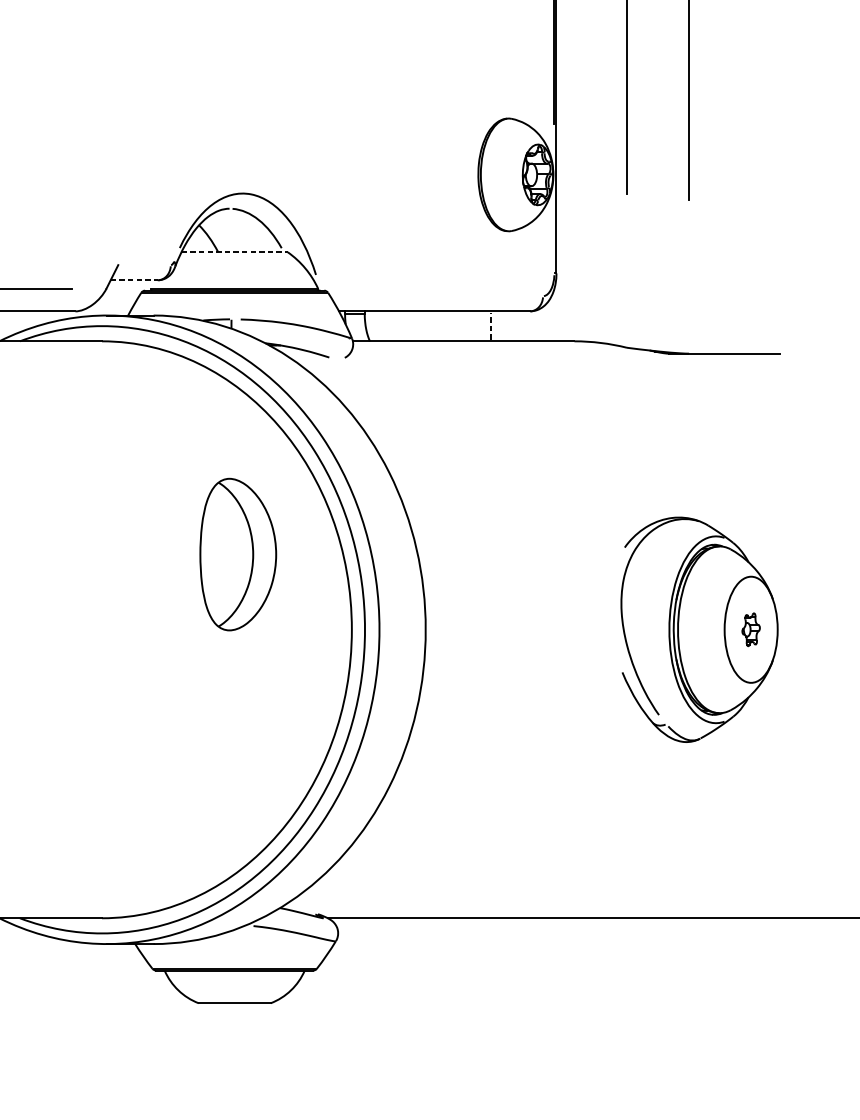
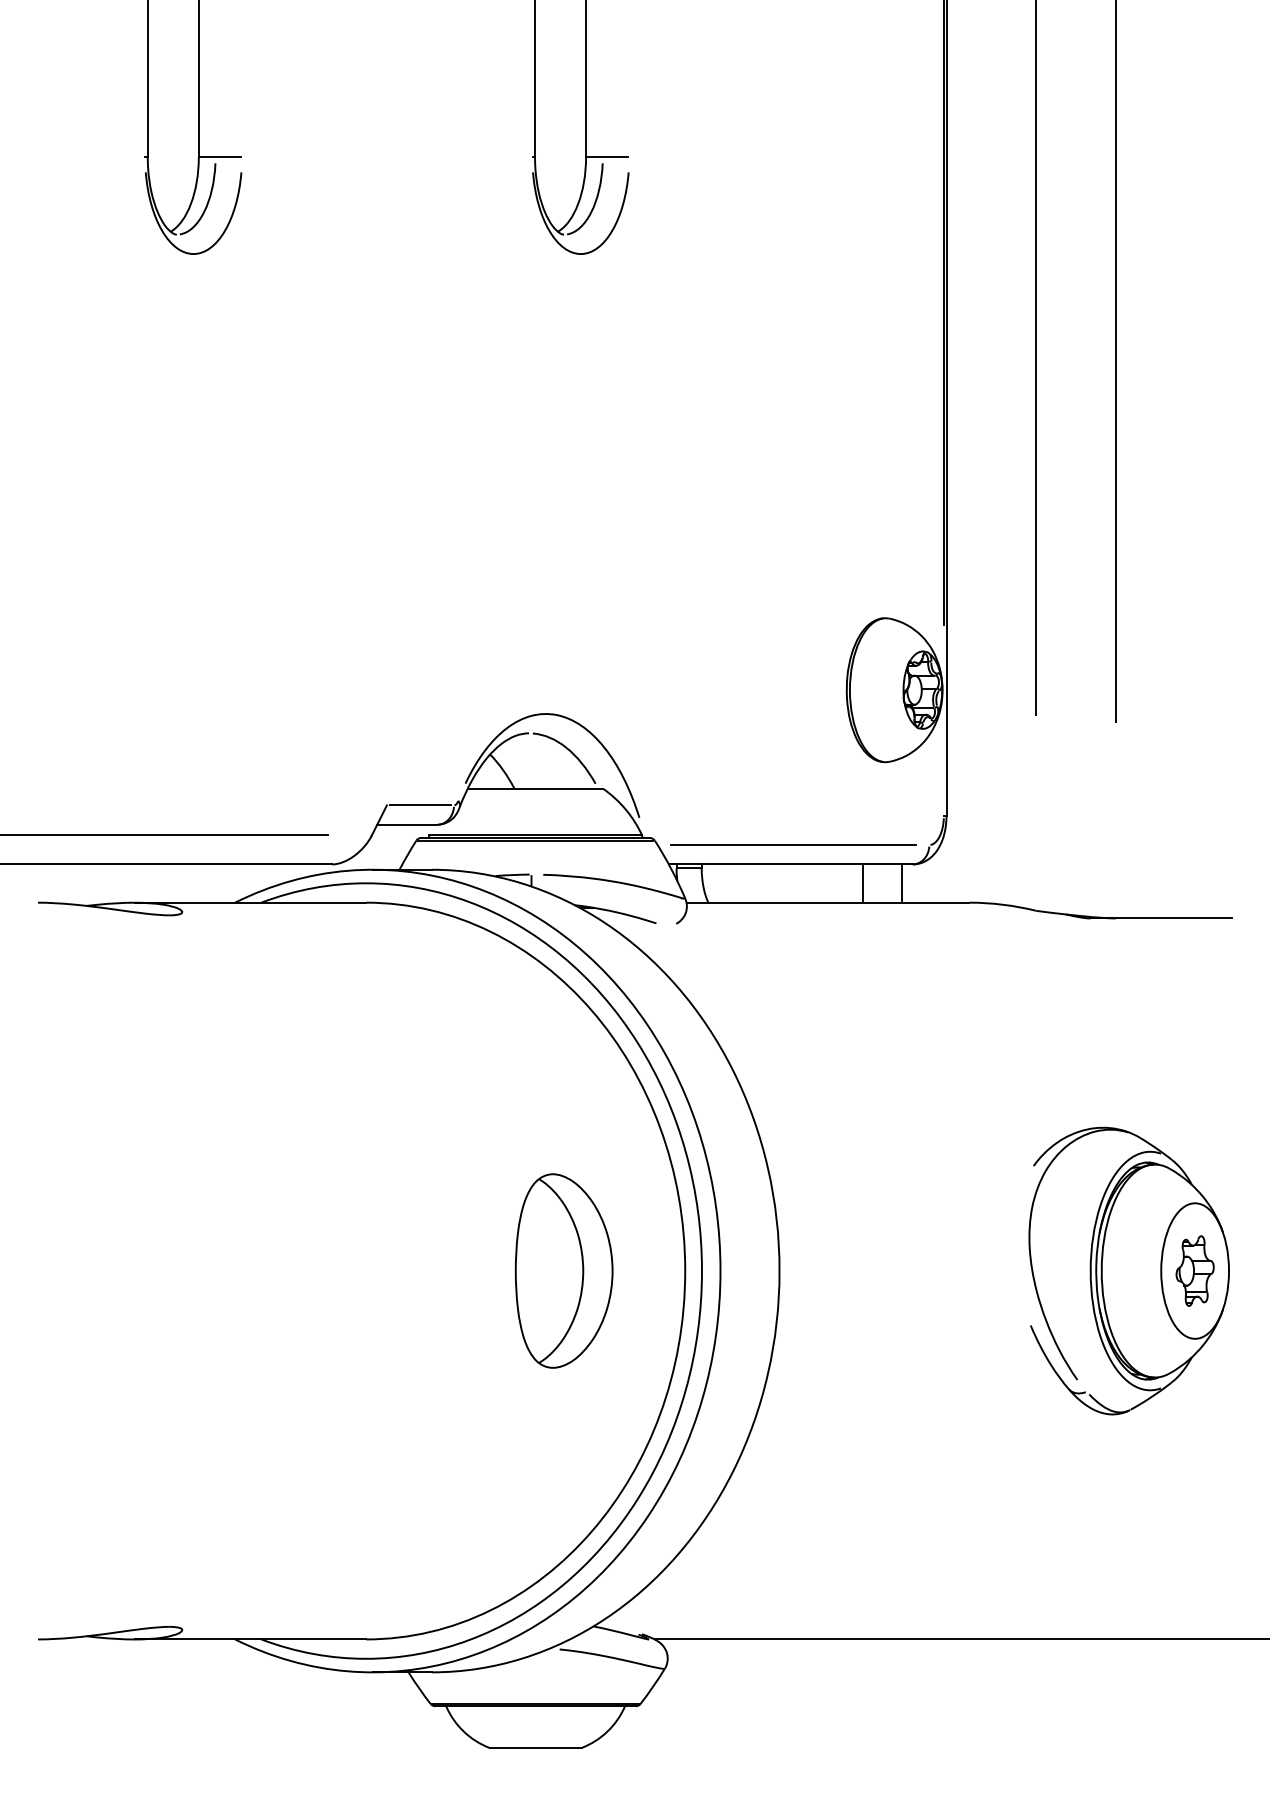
line: (234, 251) -> (535, 788), dashed -> solid
line: (144, 265) -> (420, 805), added
line: (134, 280) -> (407, 824), dashed -> solid
line: (436, 296) -> (793, 845), added
line: (490, 326) -> (862, 883), dashed -> solid
line: (522, 326) -> (902, 883), added
part: (237, 554) -> (563, 1270), moved
part: (750, 629) -> (1194, 1270), size x1.67

